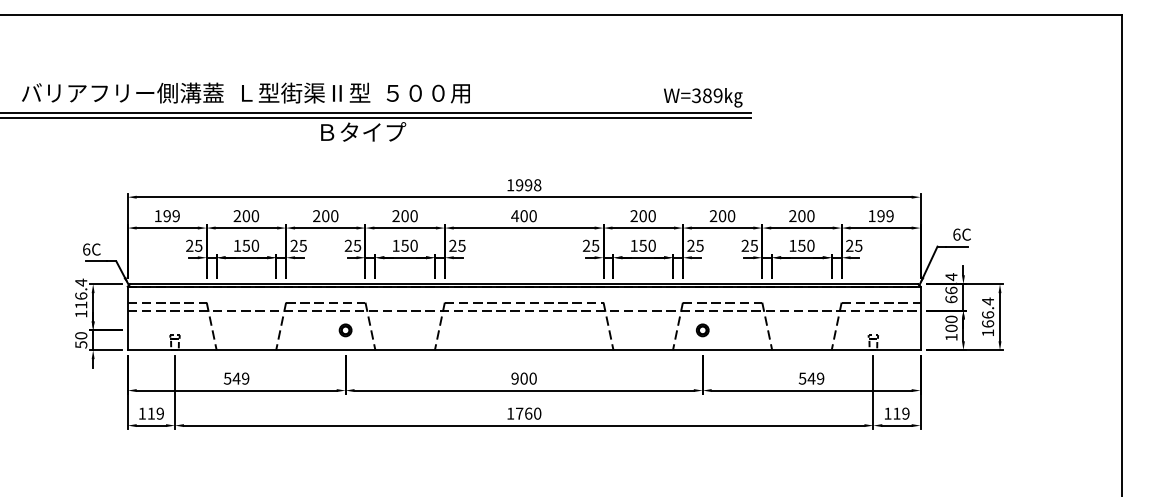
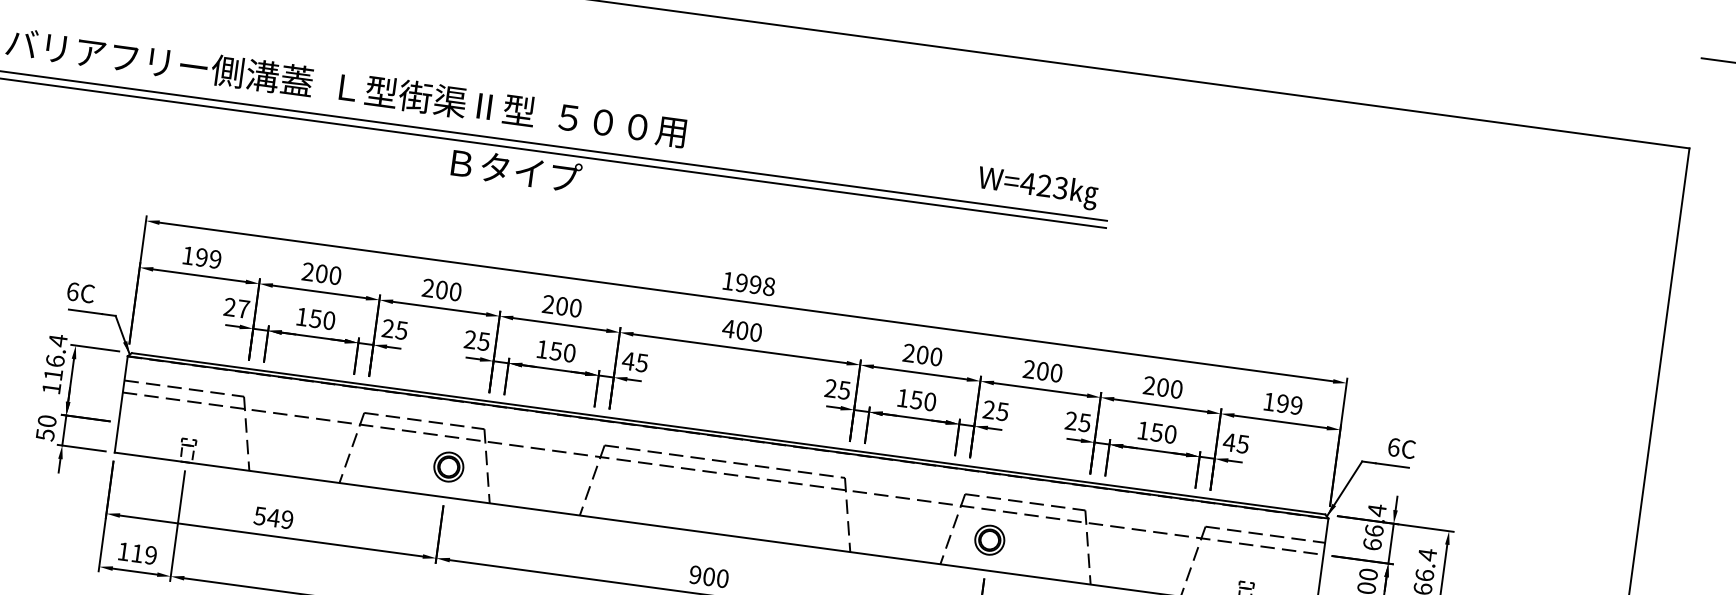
text: (706, 95) -> (1043, 185), W=389 -> W=423
text: (198, 245) -> (243, 308), 25 -> 27
text: (452, 245) -> (627, 360), 25 -> 45
text: (849, 245) -> (1229, 441), 25 -> 45
part: (345, 330) -> (448, 467), size x1.6
part: (702, 330) -> (989, 540), size x1.6

